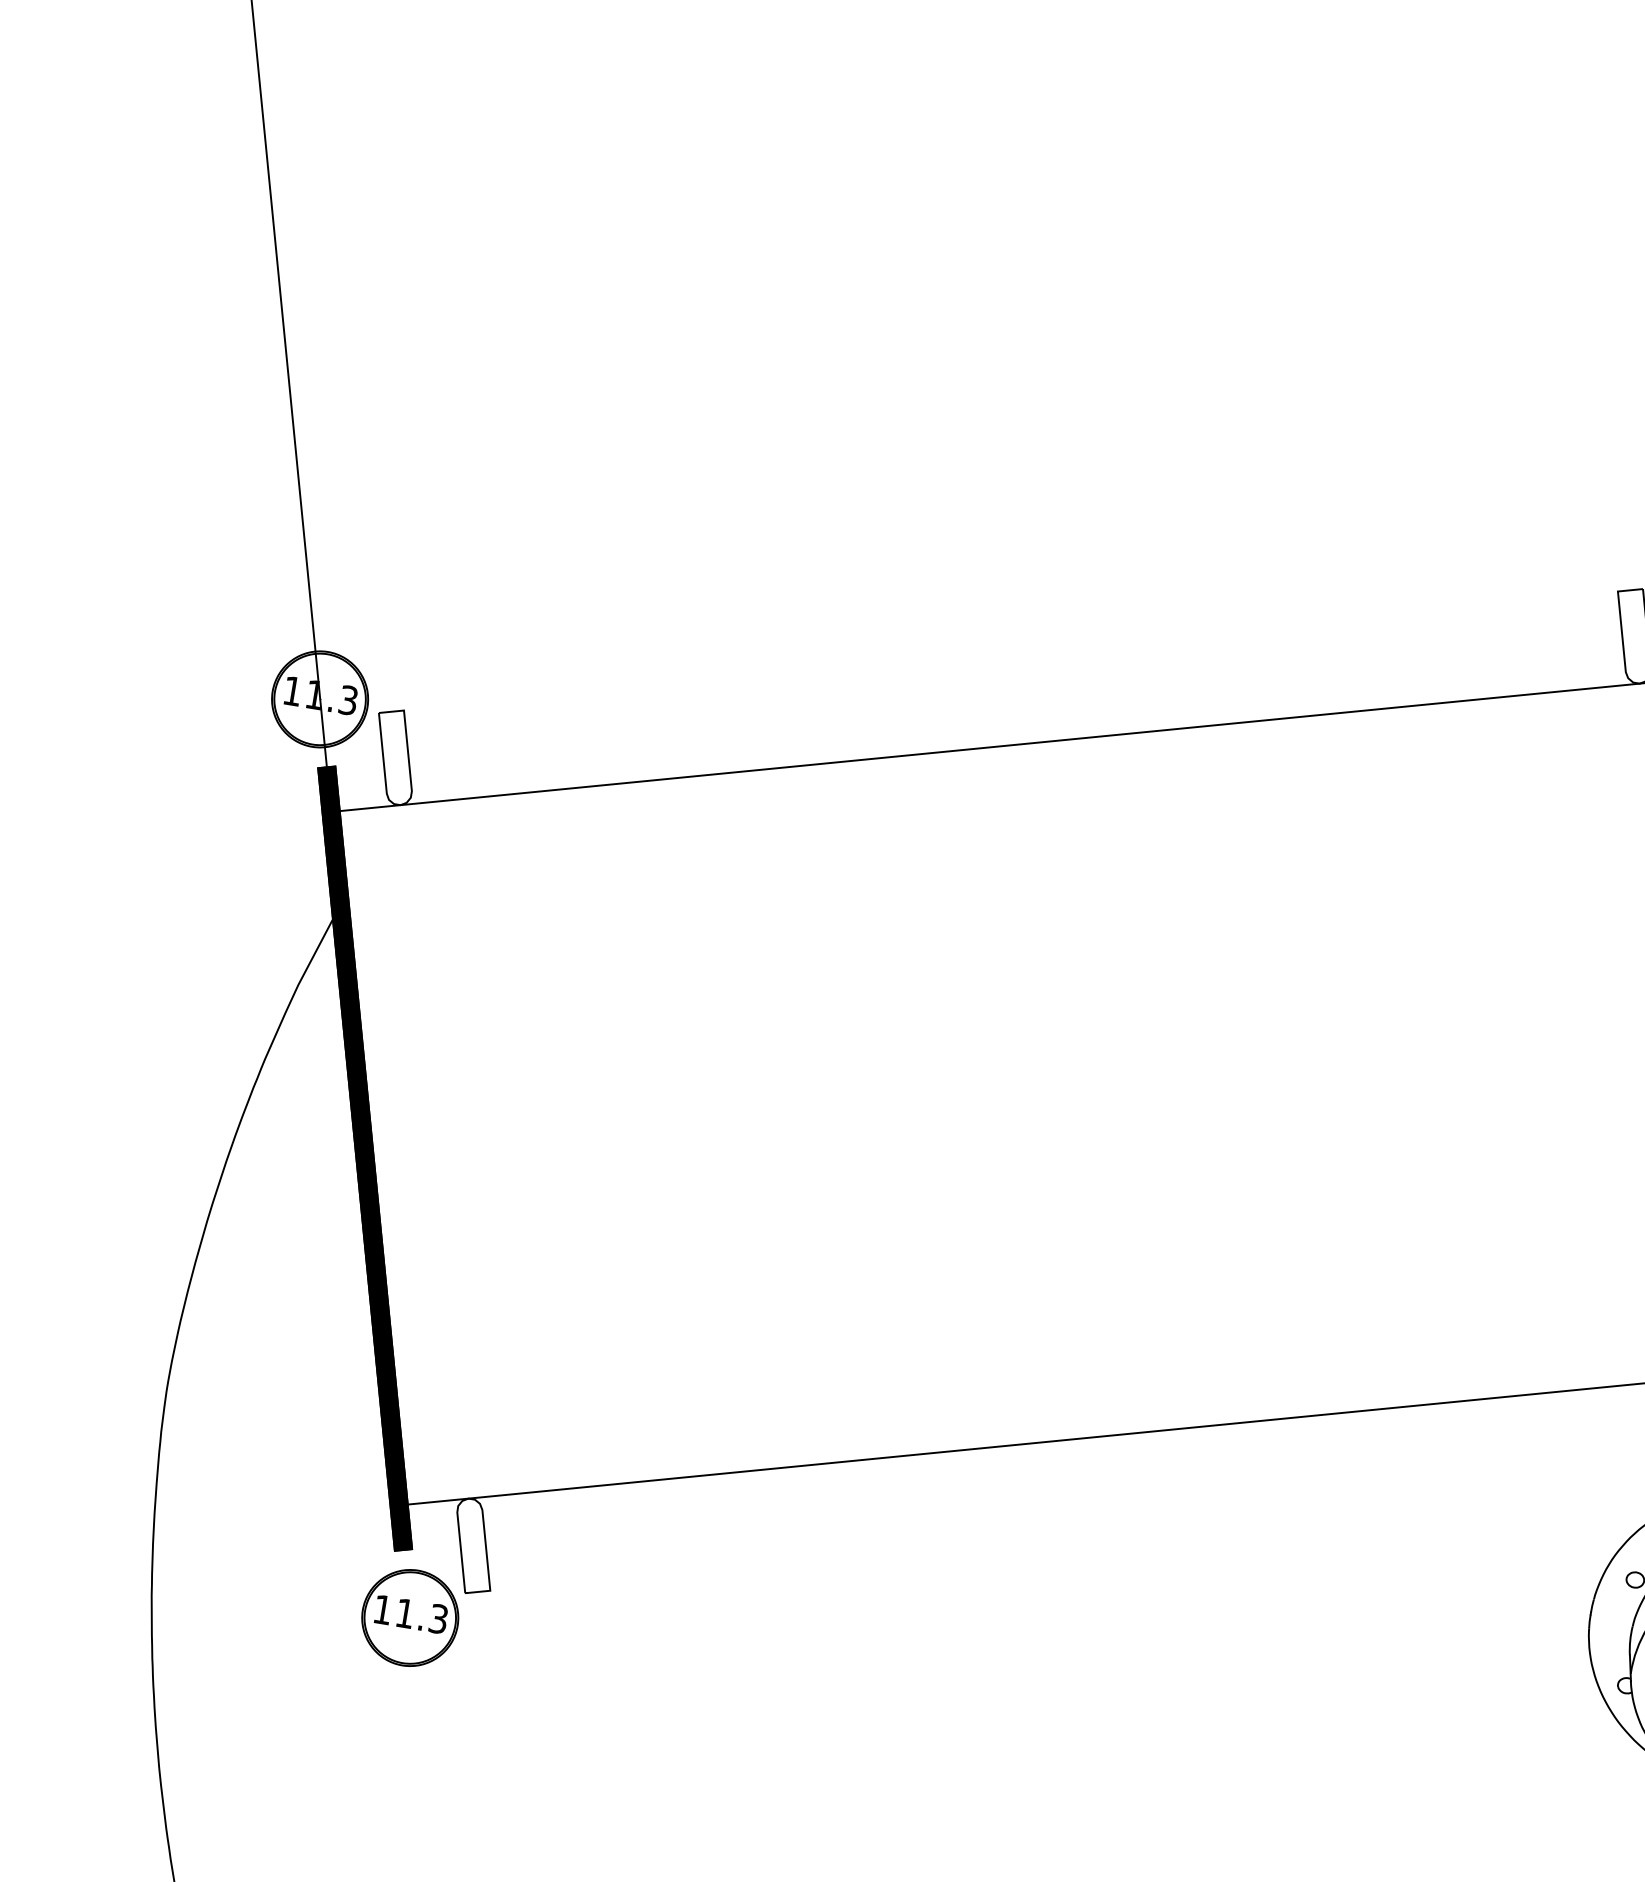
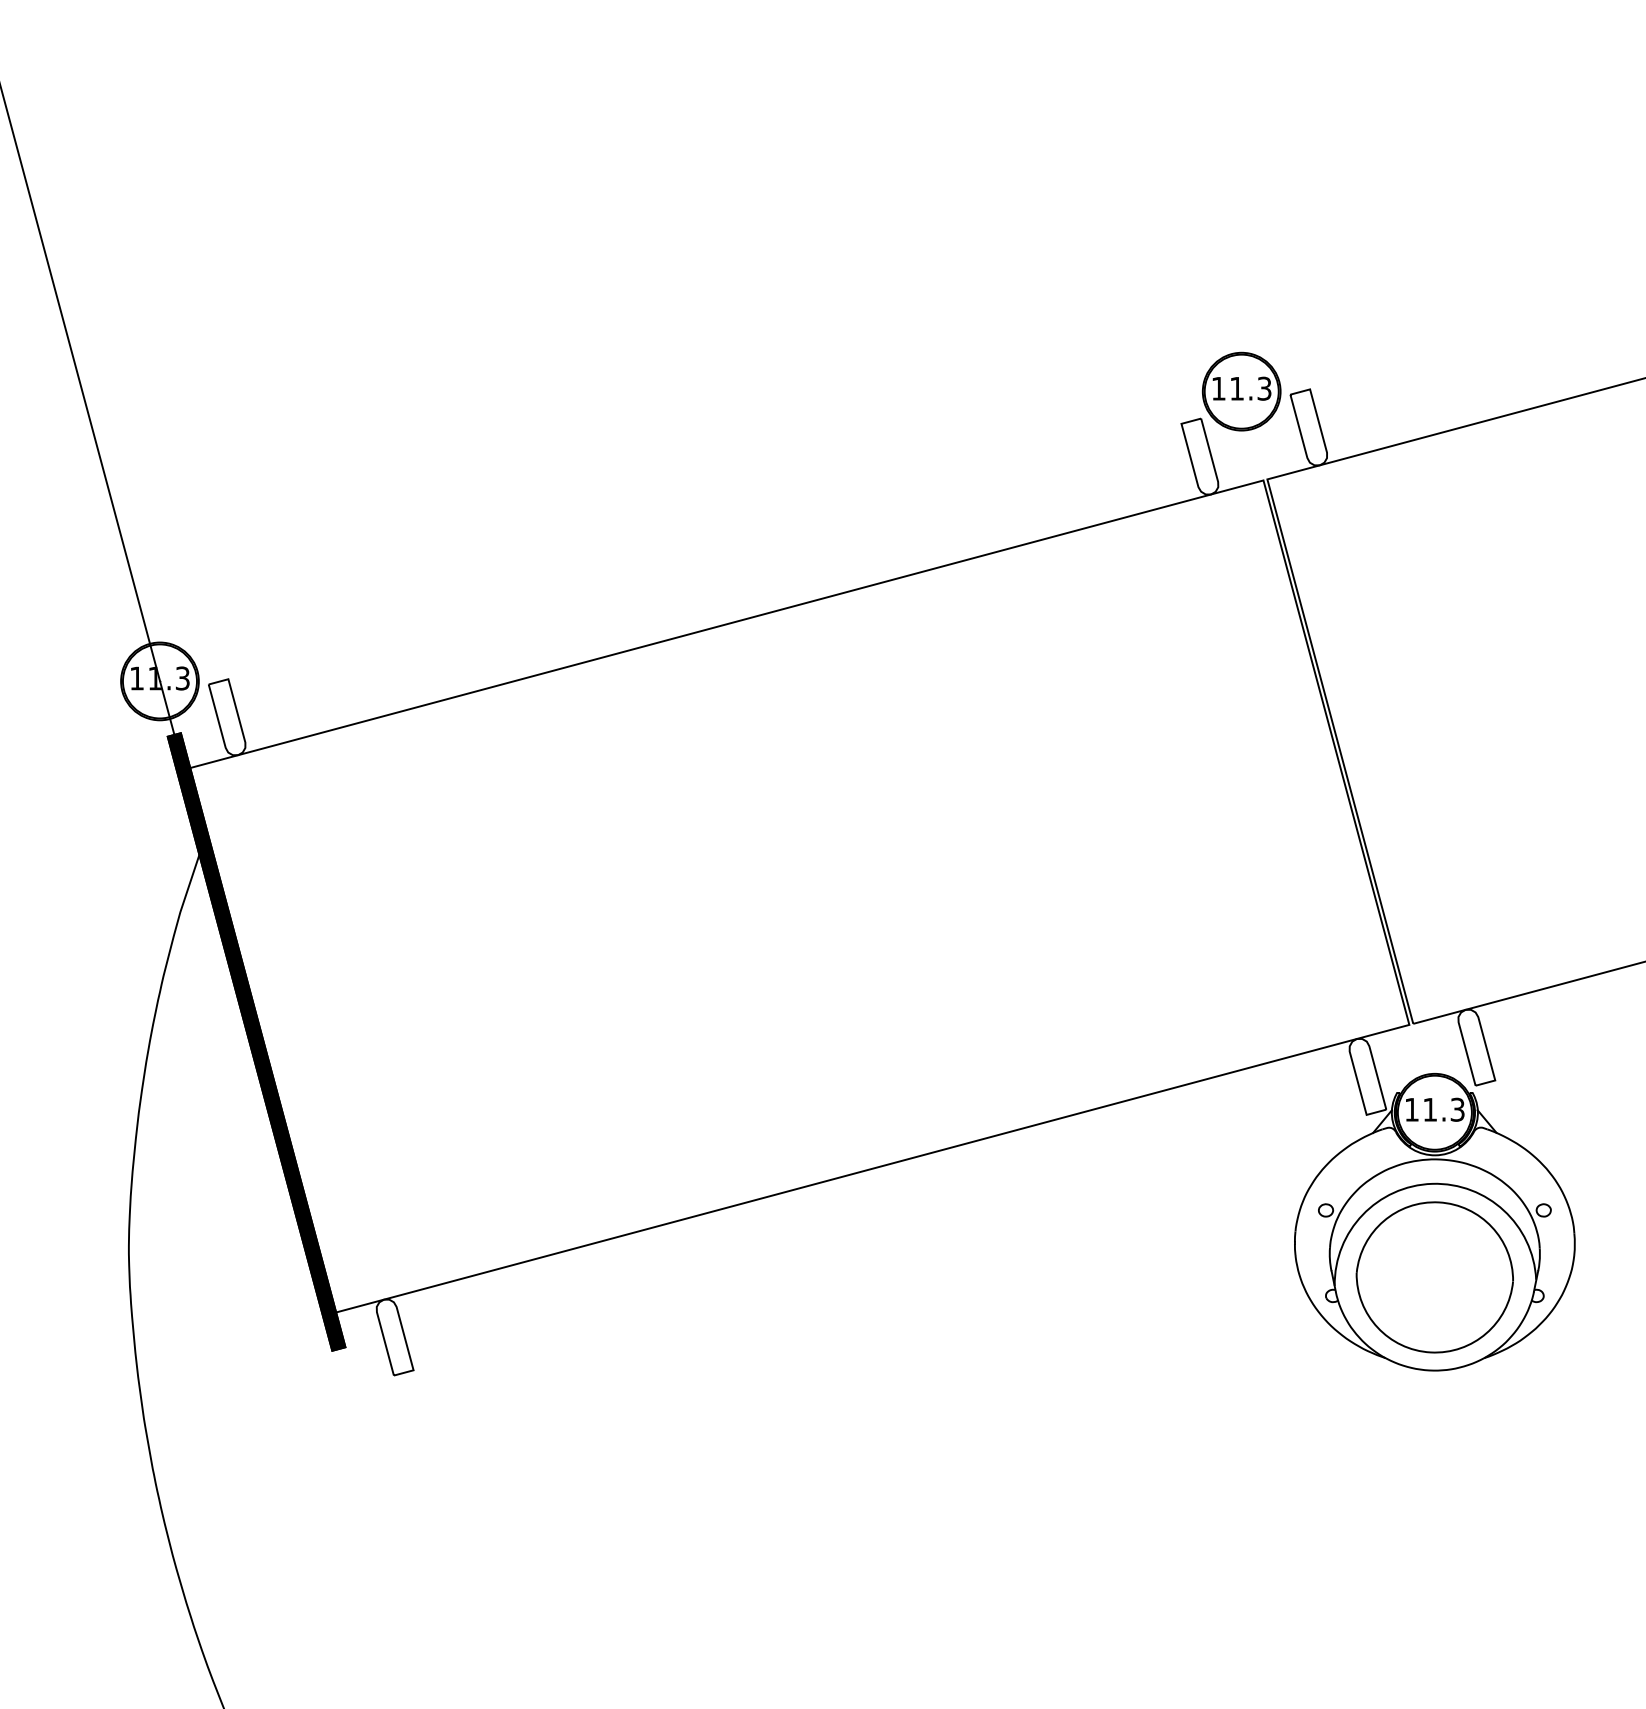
part: (410, 1617) -> (353, 1402), removed

